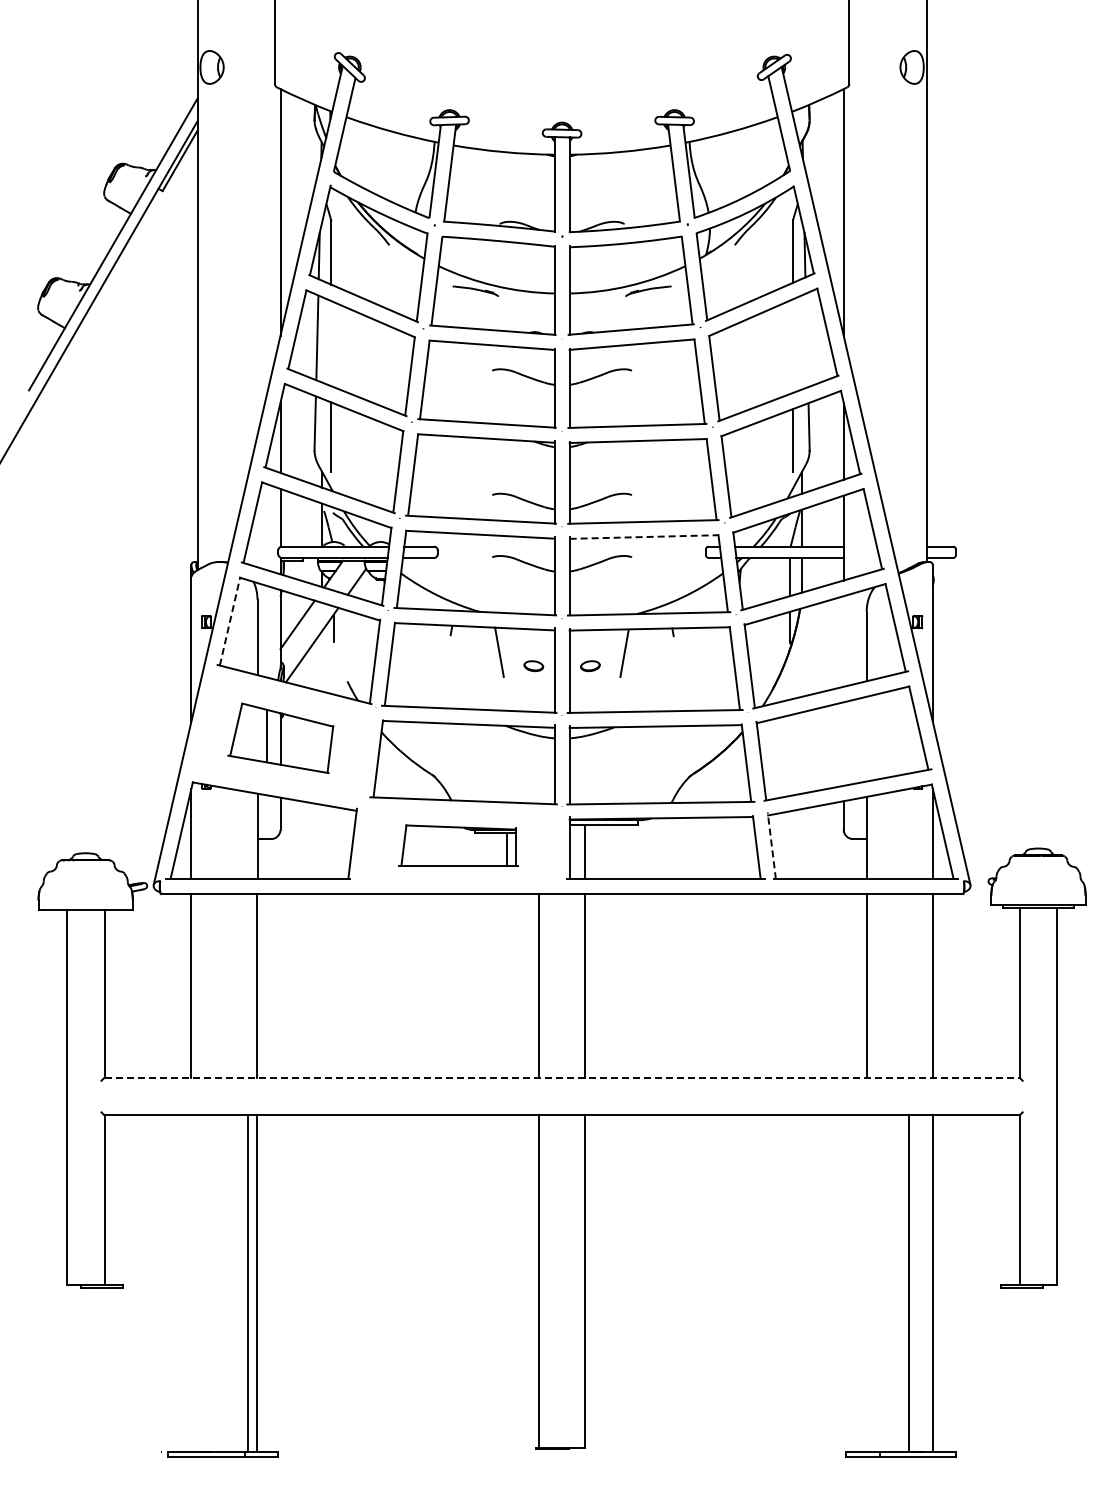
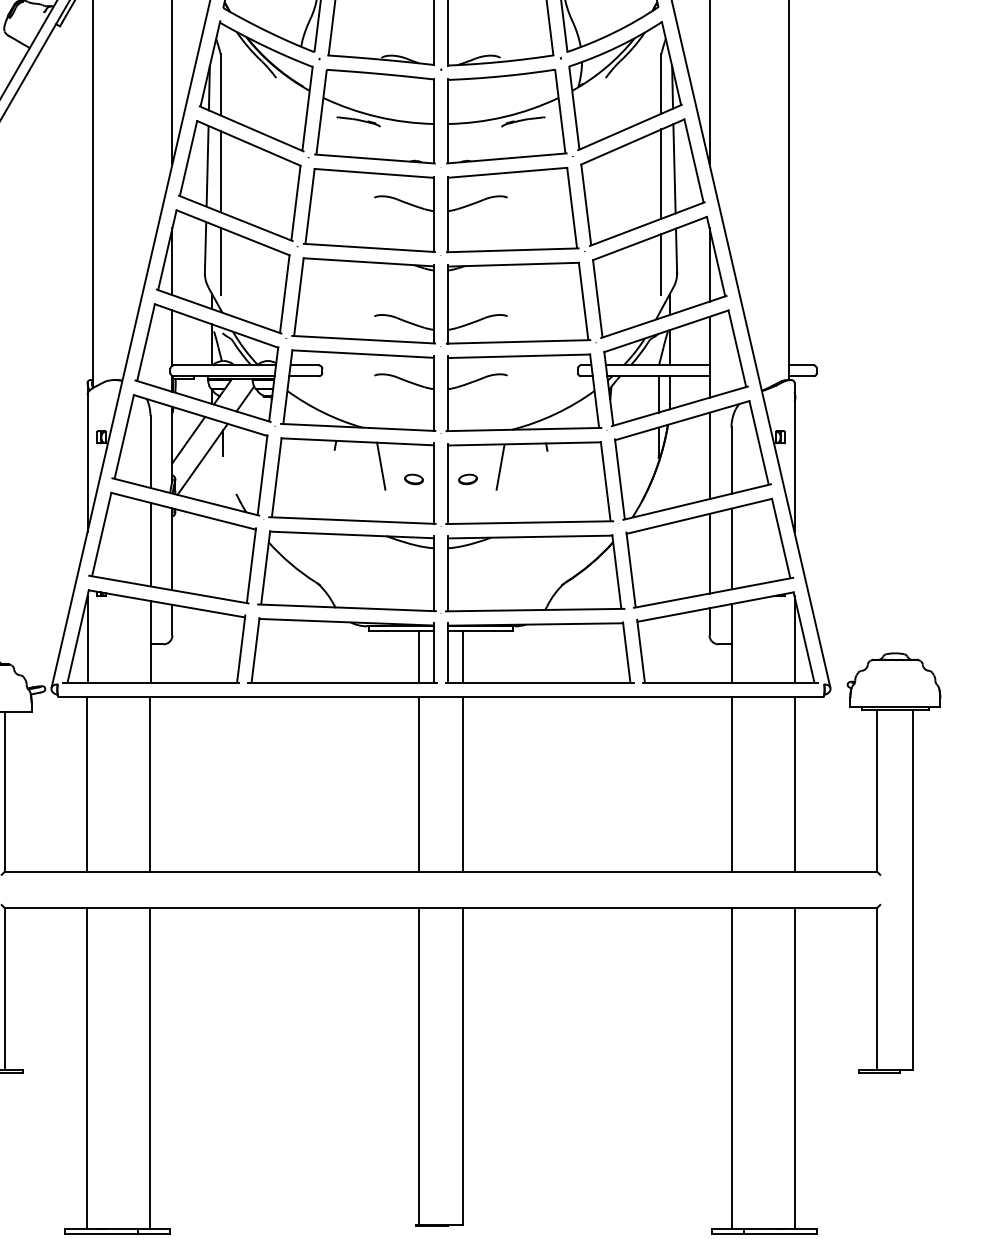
line: (806, 340) -> (674, 168), added
line: (331, 343) -> (221, 171), added
line: (793, 345) -> (661, 173), added
line: (644, 537) -> (519, 356), dashed -> solid
line: (230, 621) -> (124, 436), dashed -> solid
line: (843, 641) -> (709, 455), added
part: (280, 738) -> (172, 548), size x1.67
line: (866, 738) -> (731, 548), added
line: (843, 743) -> (709, 553), added
part: (458, 844) -> (342, 649), size x1.67
line: (771, 845) -> (640, 650), dashed -> solid
line: (562, 1077) -> (441, 871), dashed -> solid
line: (248, 1283) -> (87, 1068), moved
line: (908, 1283) -> (731, 1068), moved

